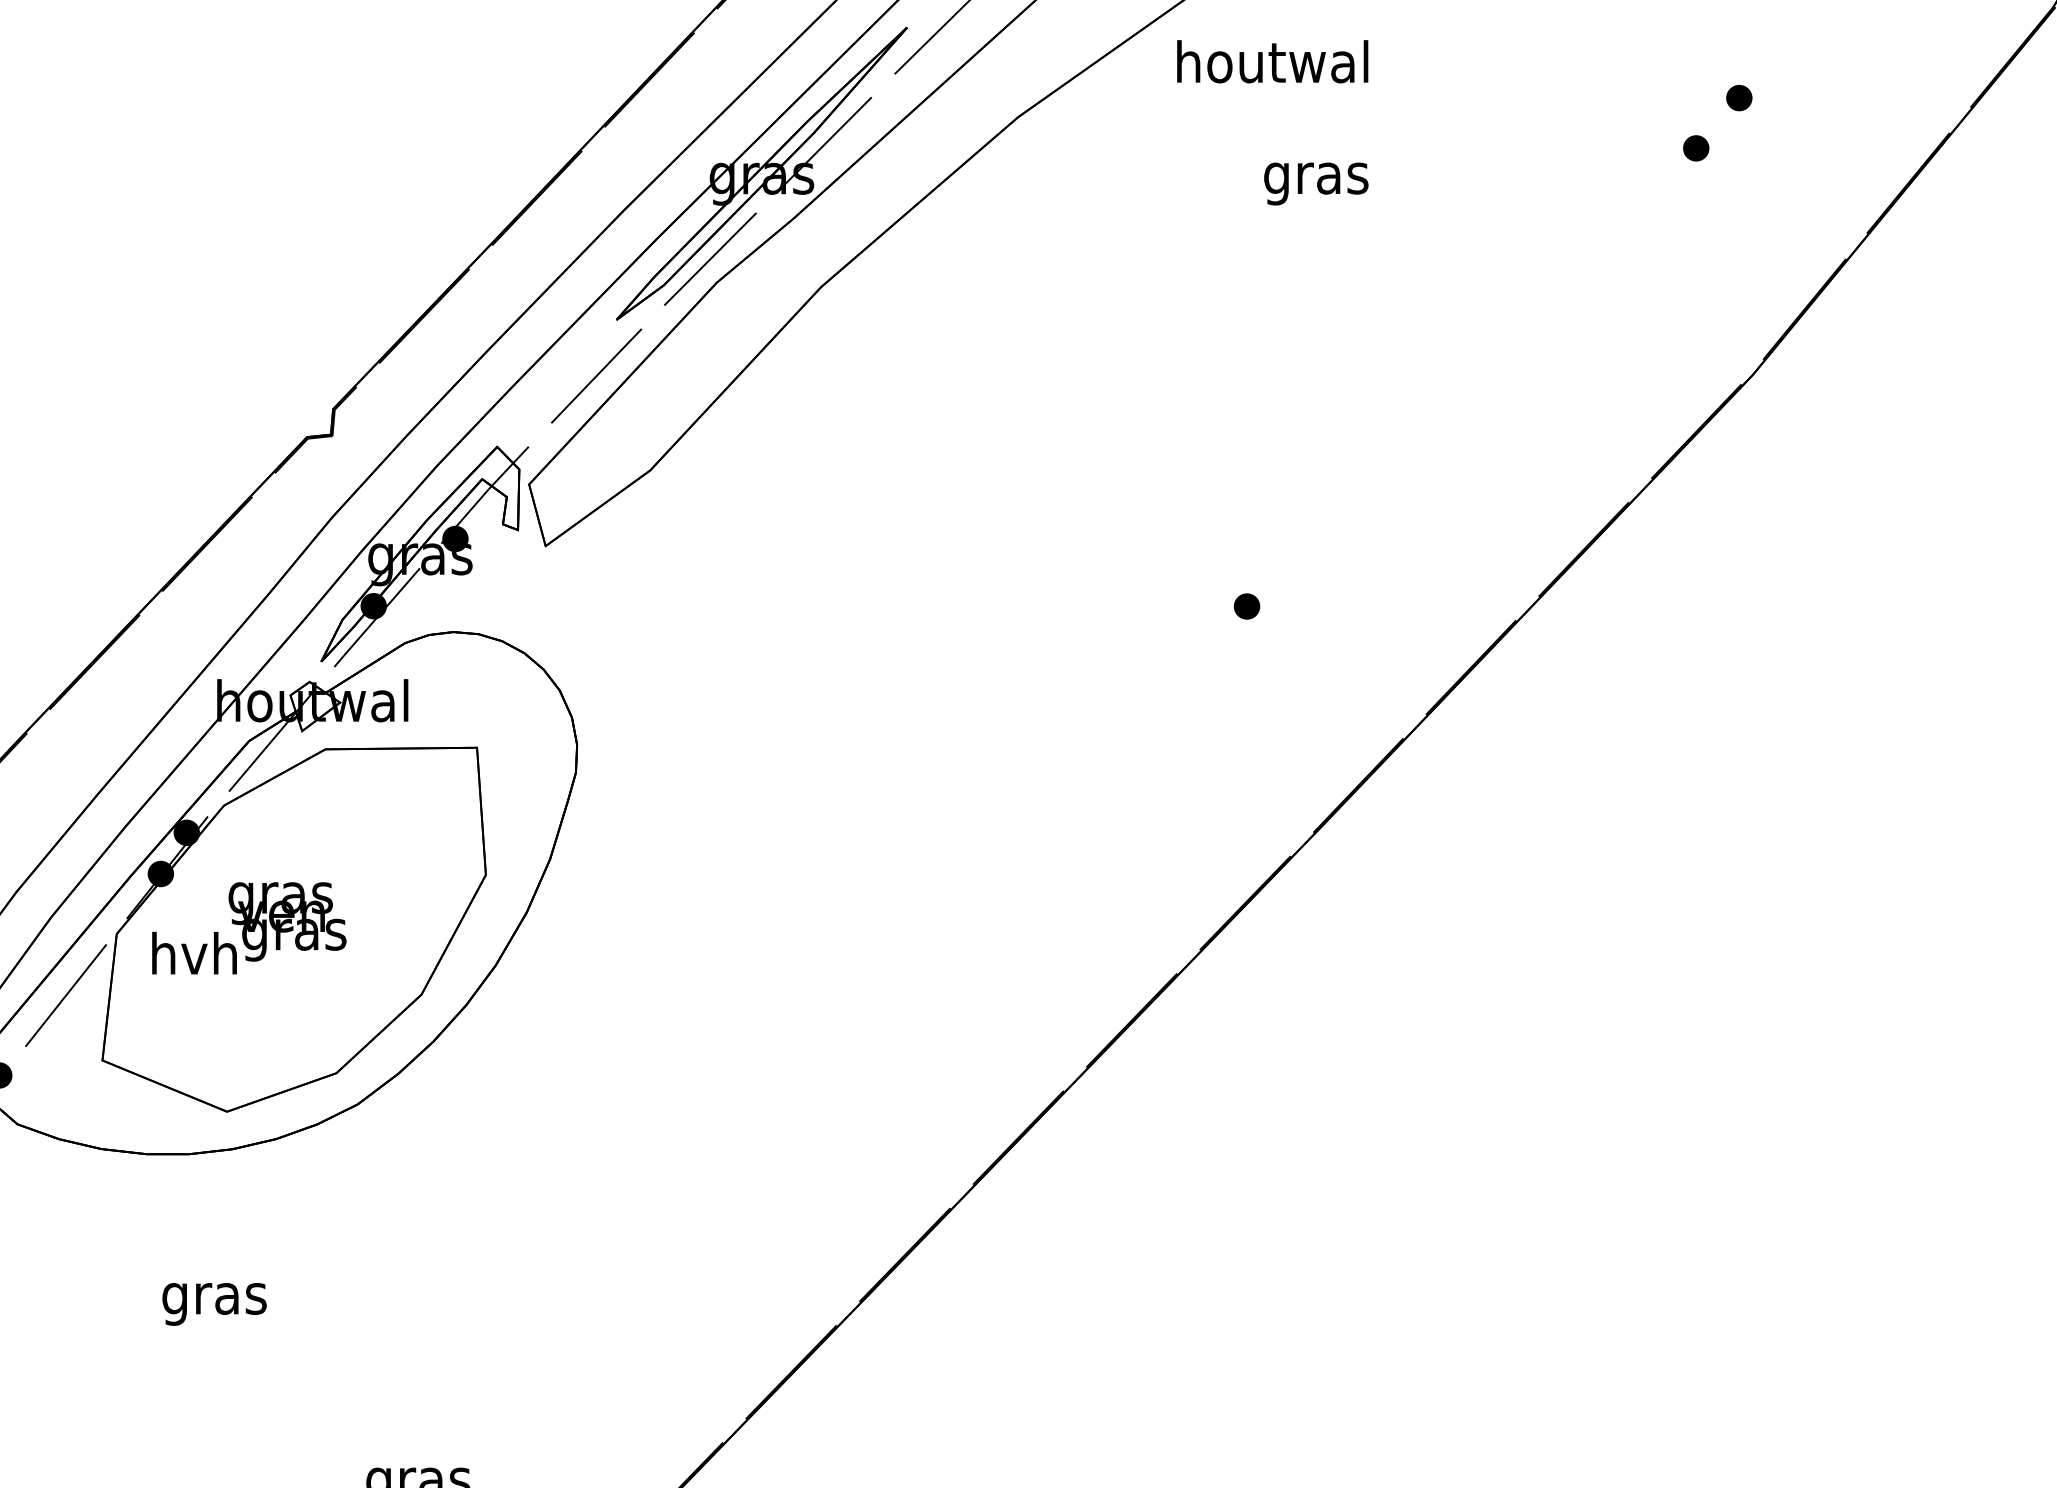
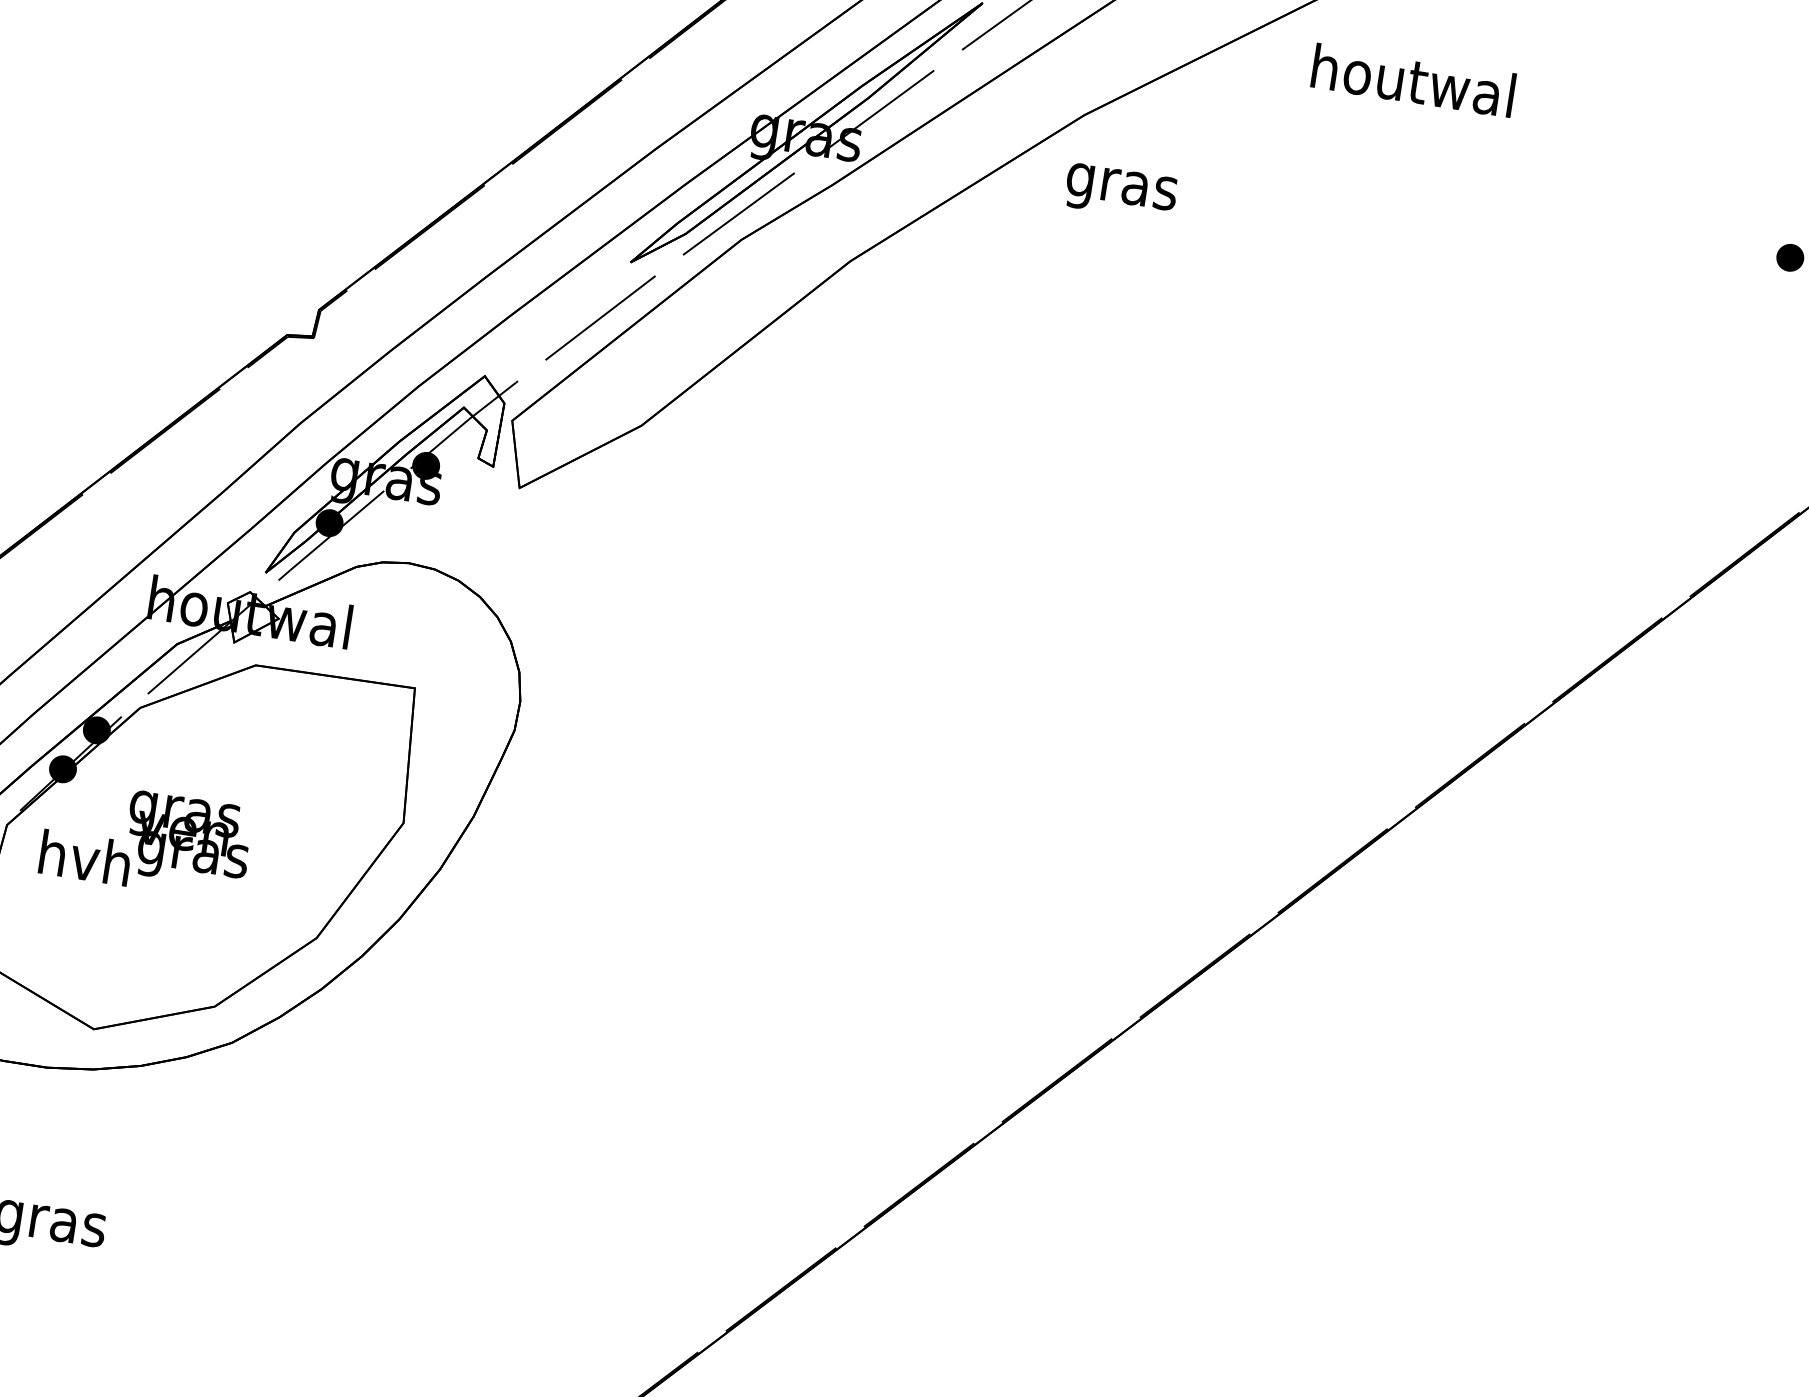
text: (1272, 61) -> (1413, 80), moved
text: (1316, 183) -> (1121, 191), moved
part: (1246, 606) -> (1244, 665), removed

